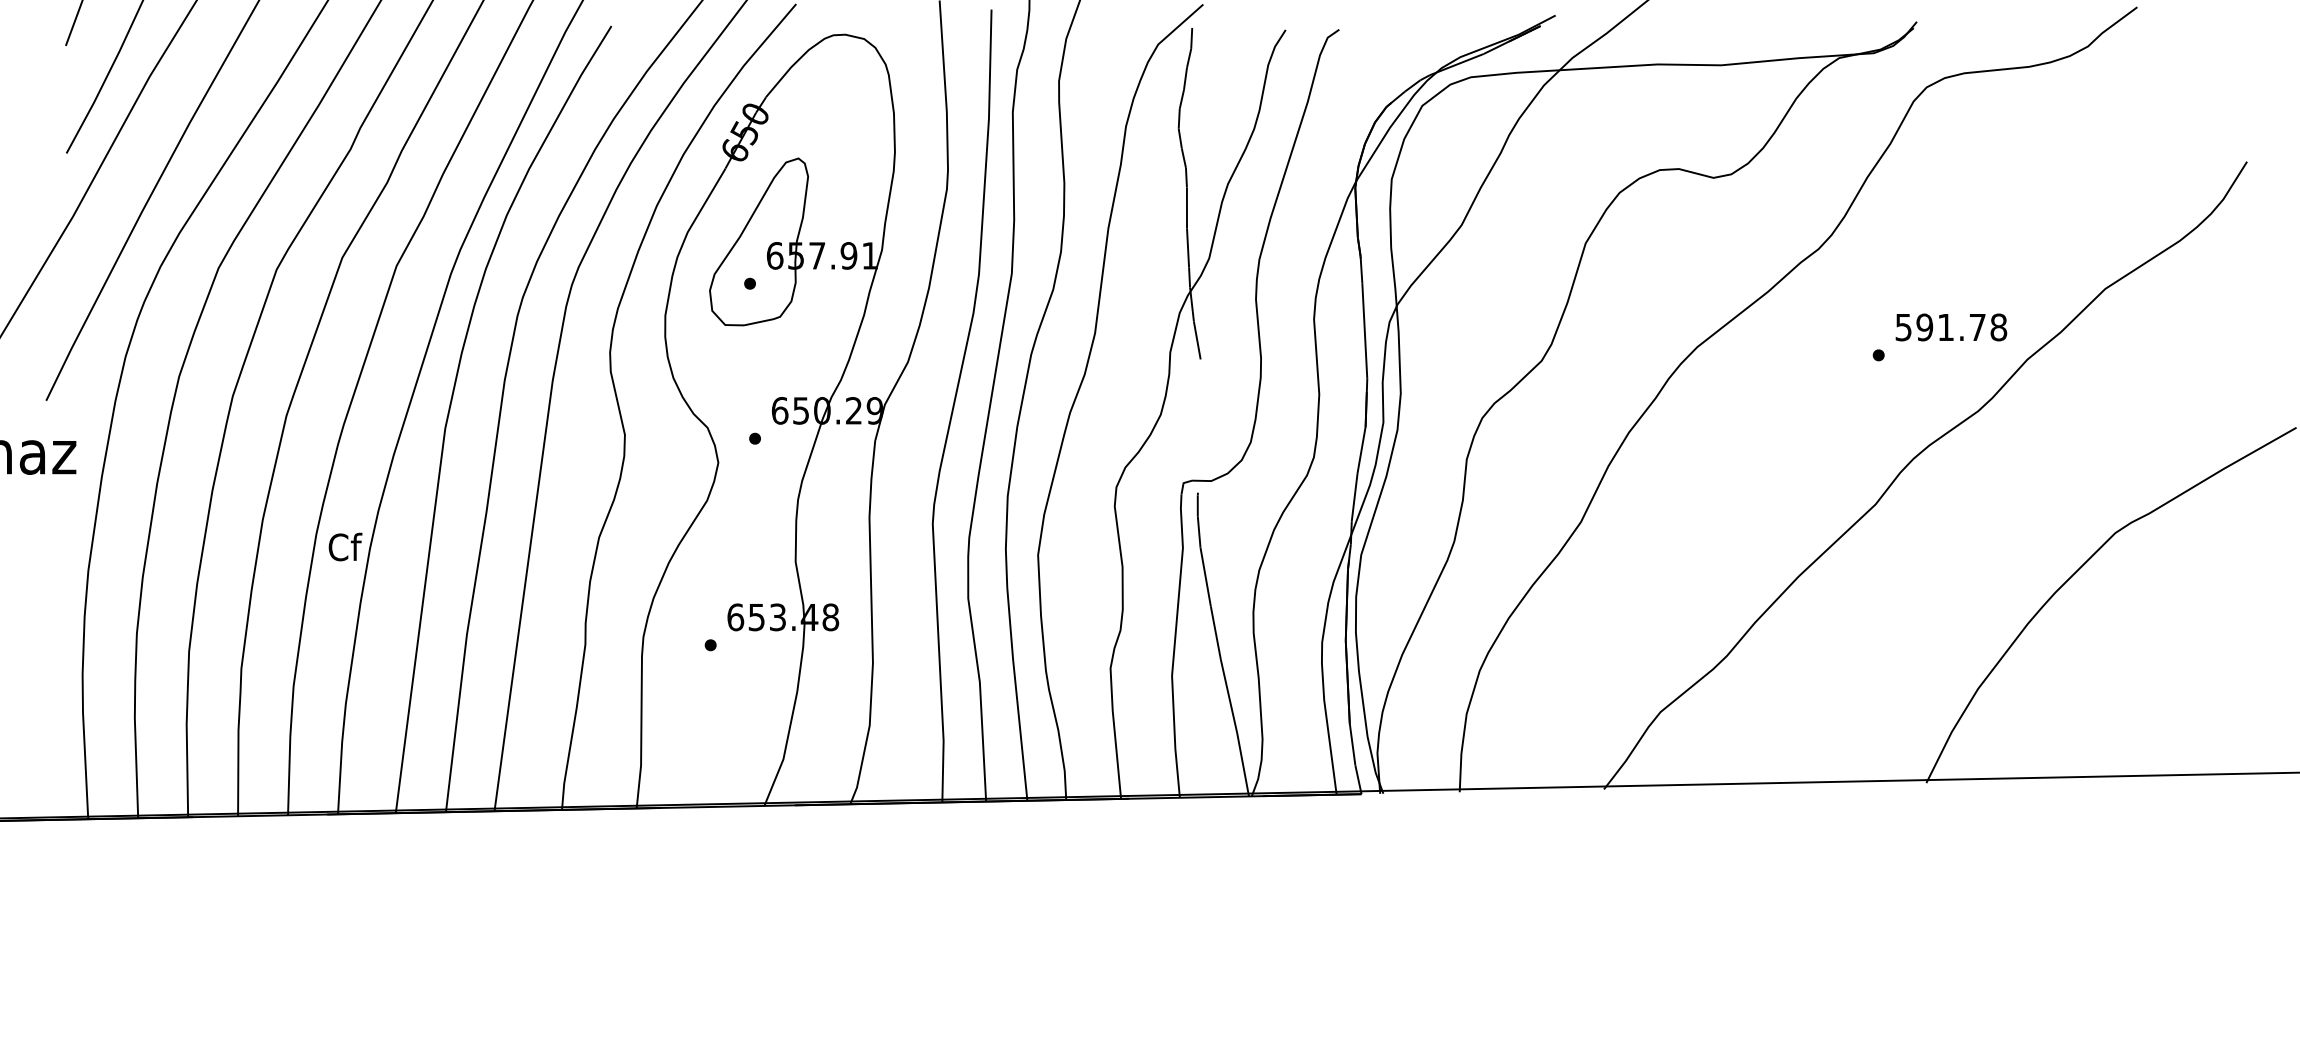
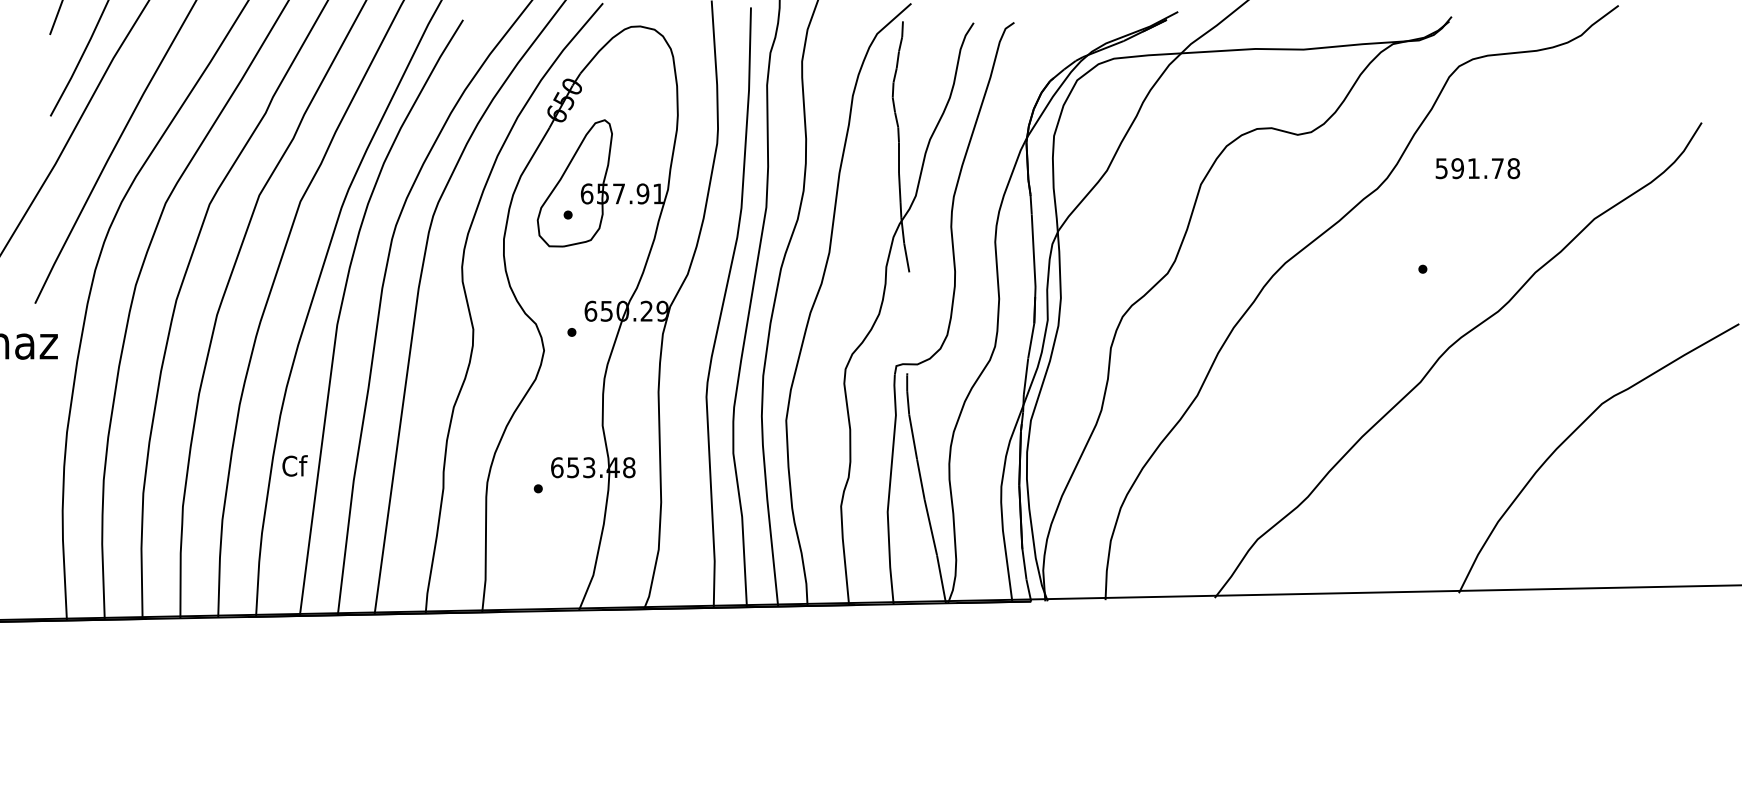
text: (1951, 327) -> (1477, 168), moved
text: (345, 546) -> (295, 465), moved

